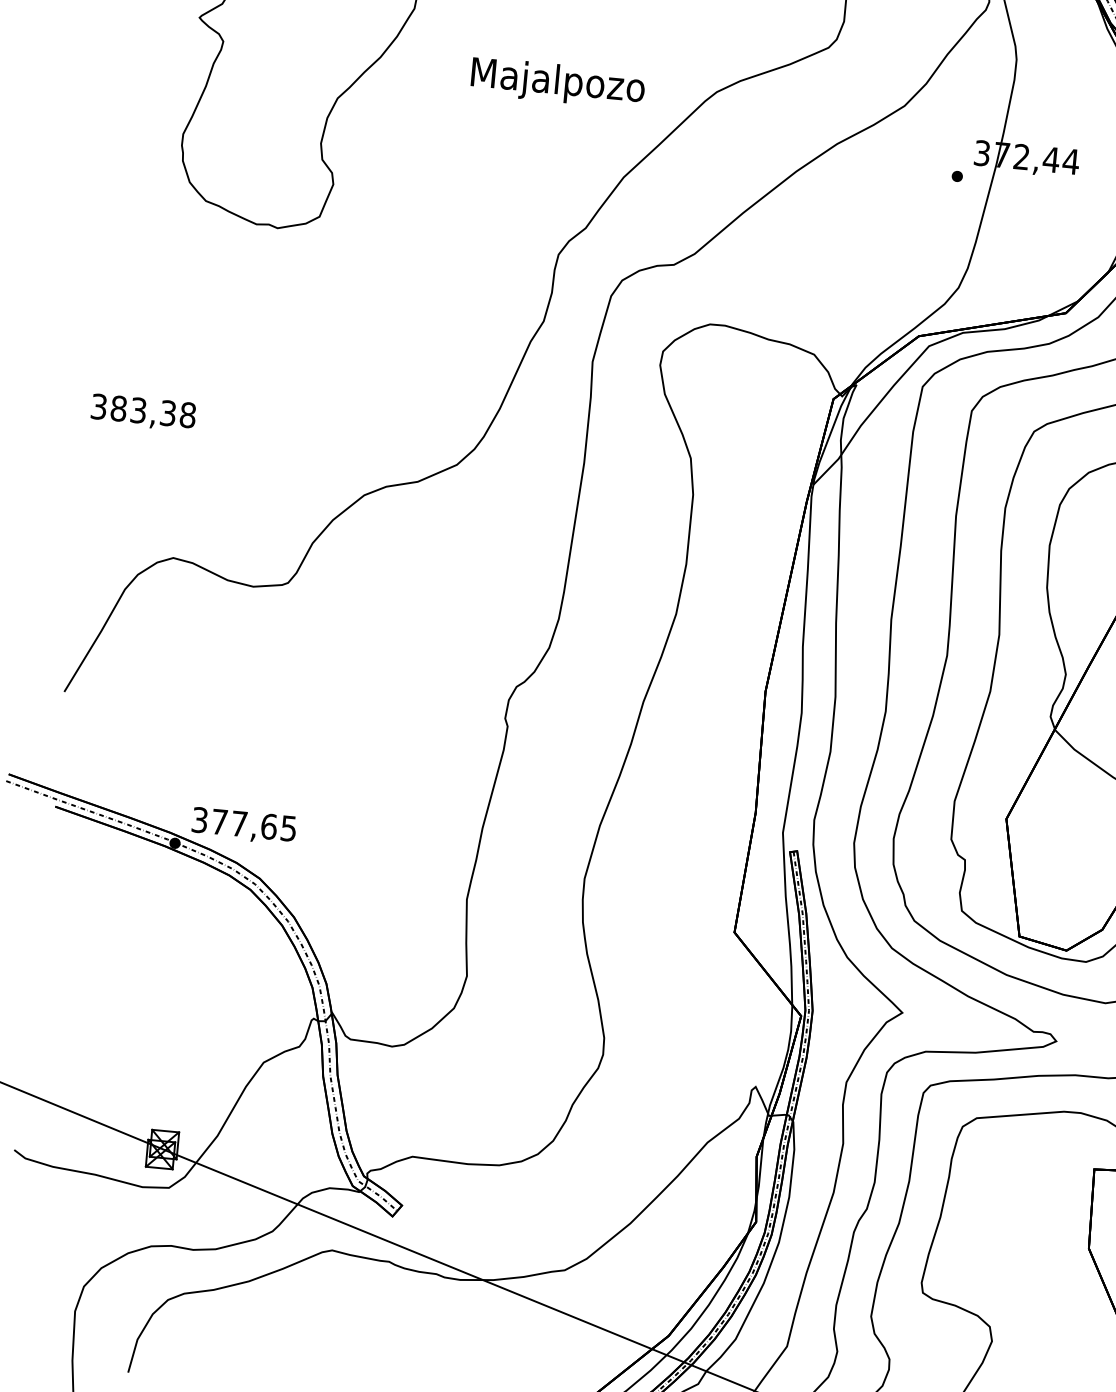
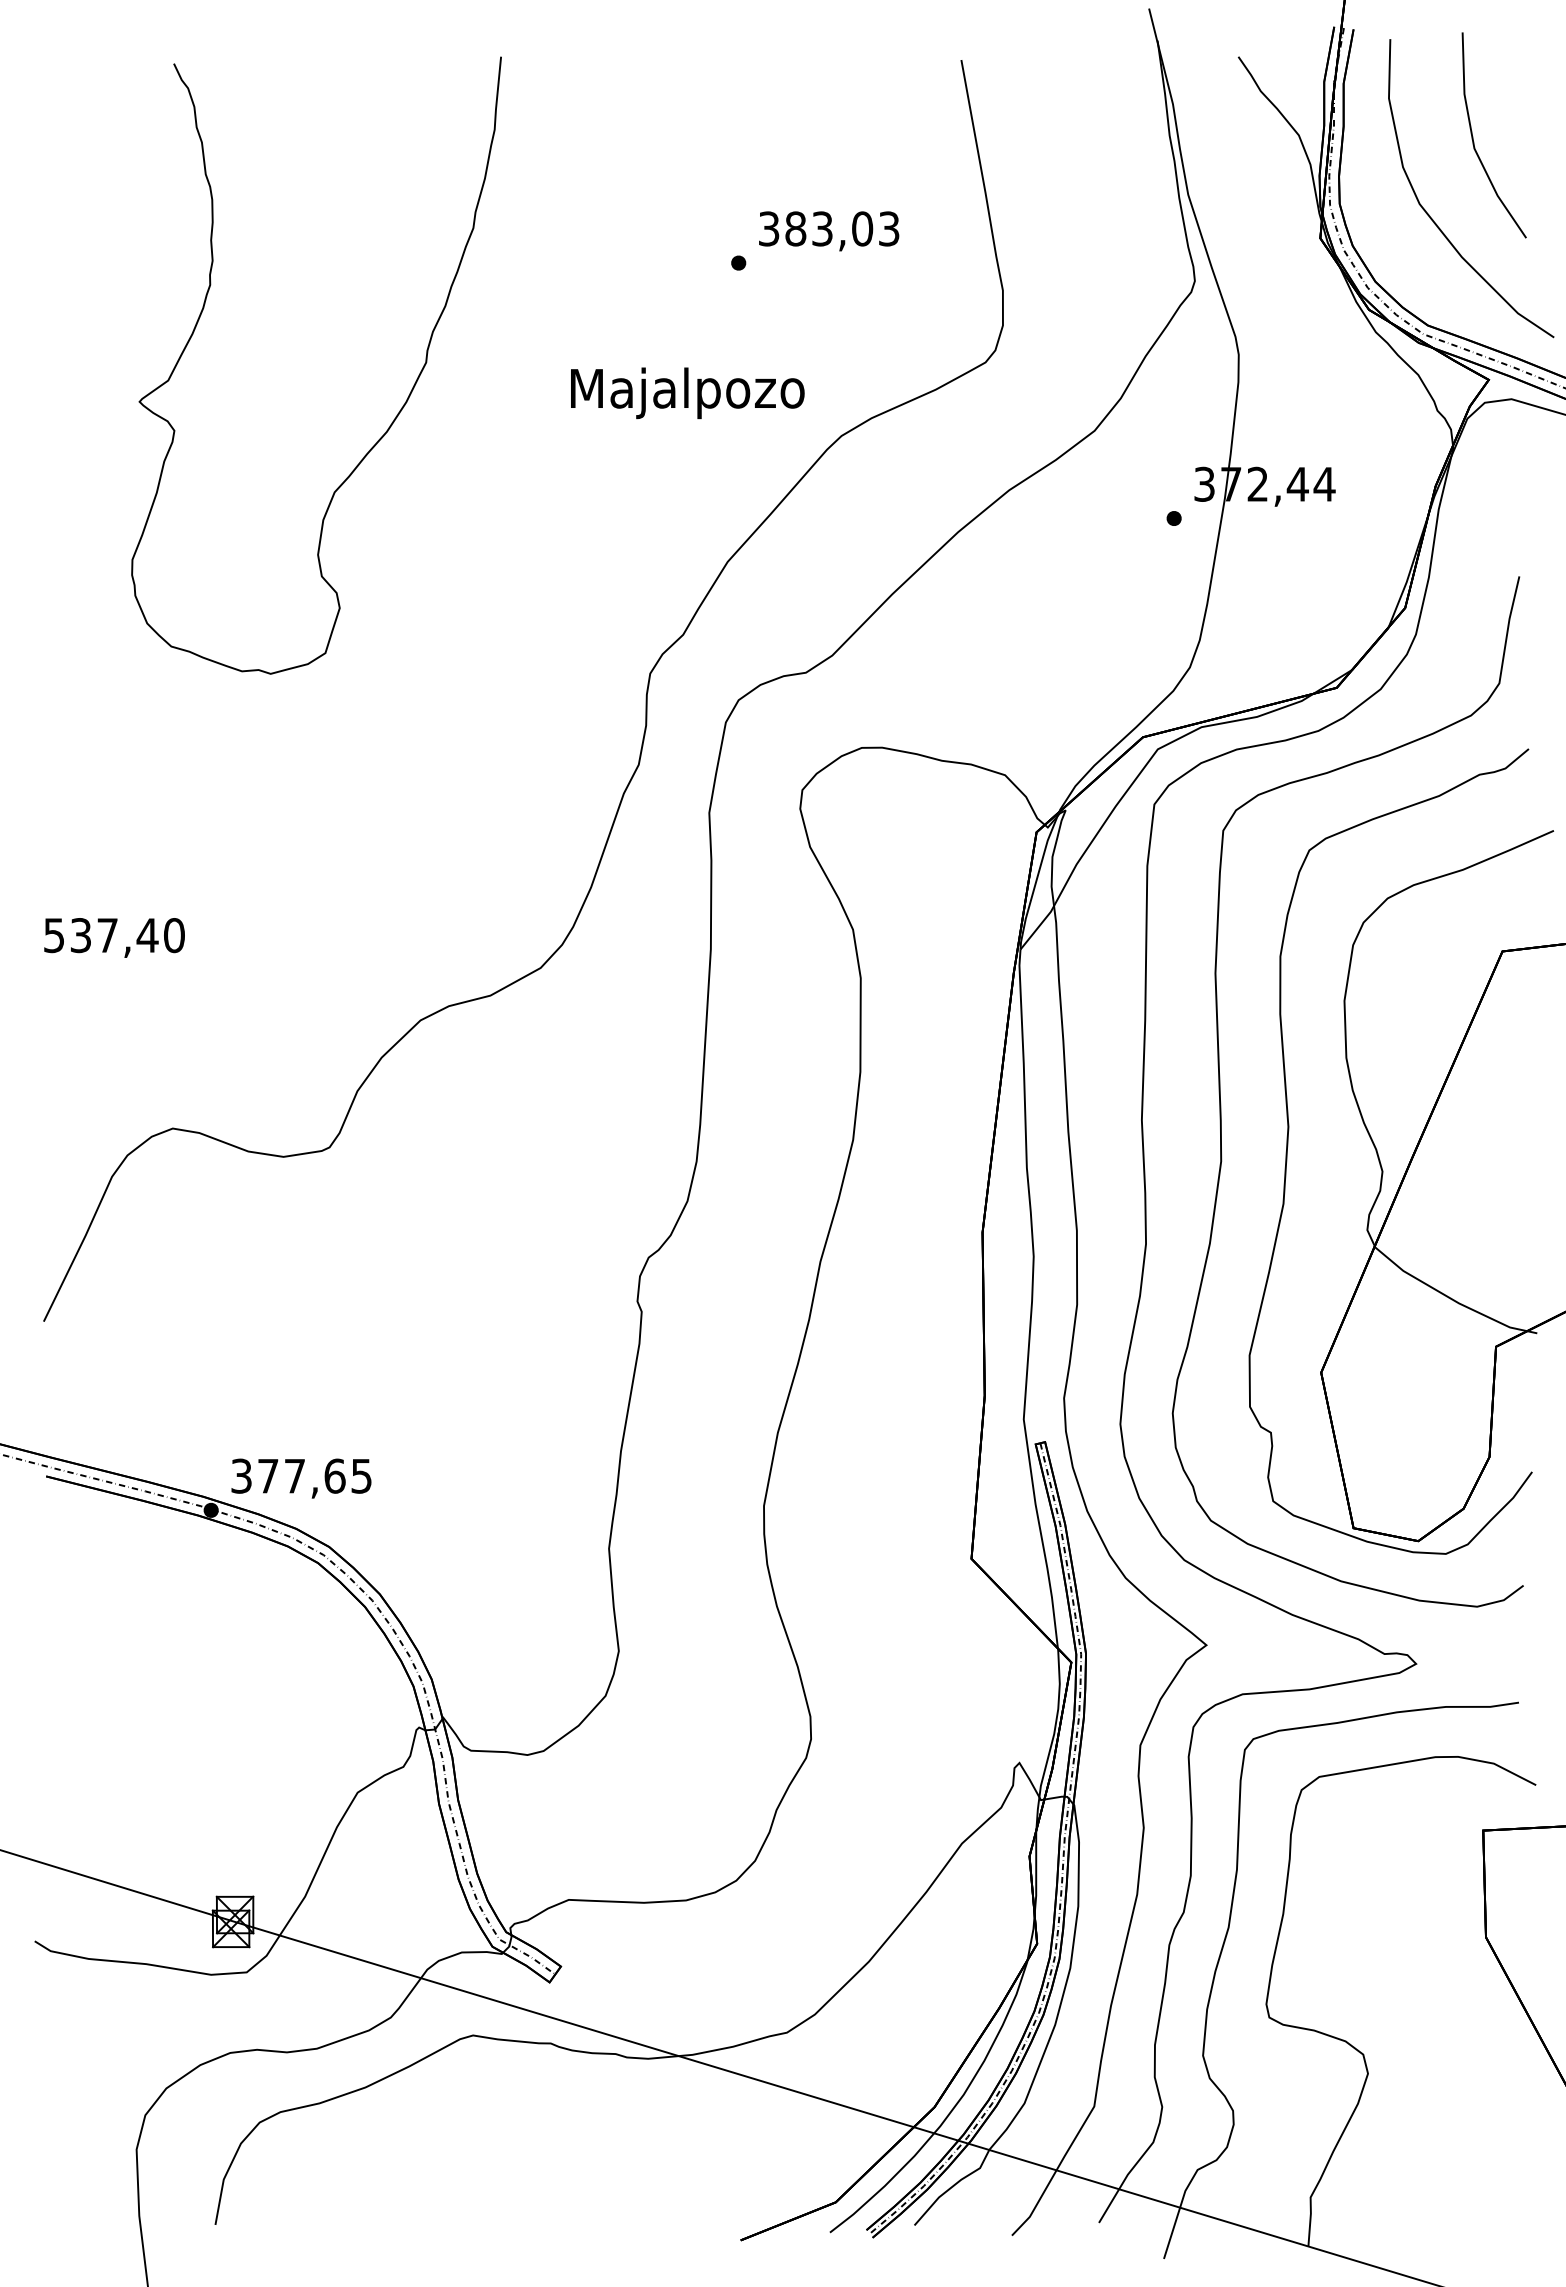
text: (557, 83) -> (687, 393), moved
text: (143, 411) -> (114, 935), 383,38 -> 537,40

